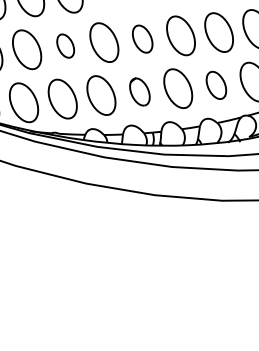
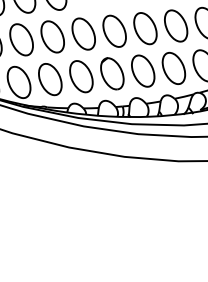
part: (142, 38) -> (114, 30), size x1.43
part: (65, 45) -> (52, 36), size x1.67
part: (216, 85) -> (174, 68), size x1.43
part: (139, 91) -> (112, 73), size x1.43

